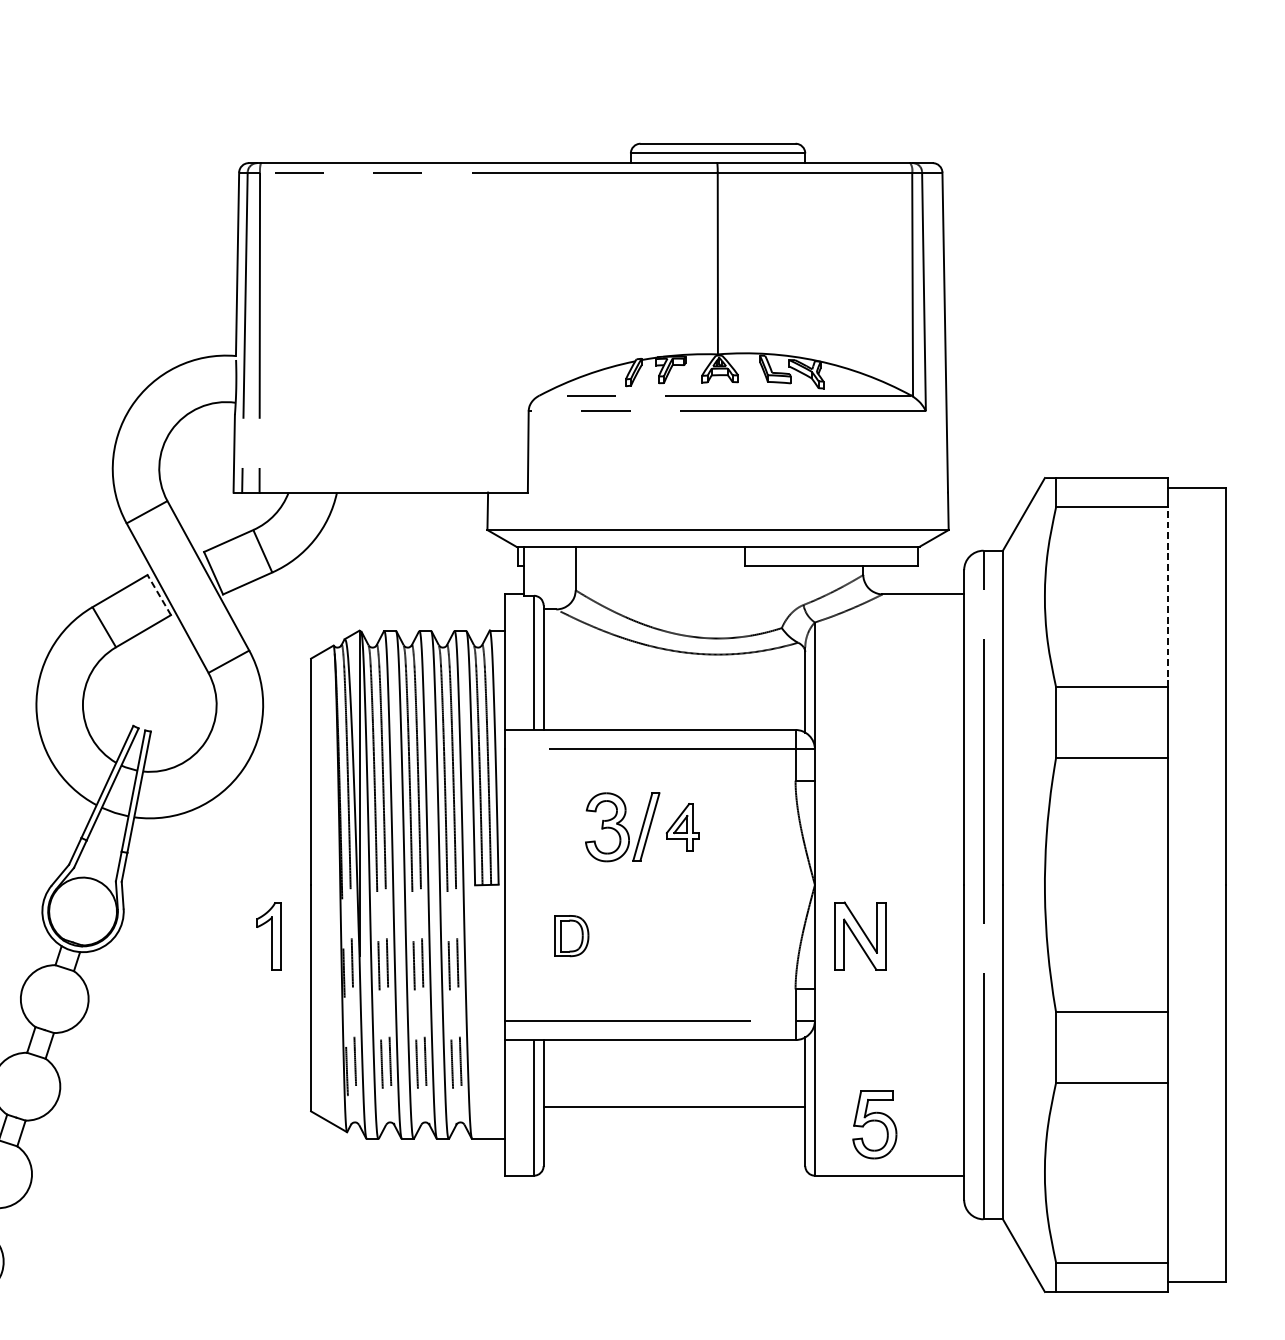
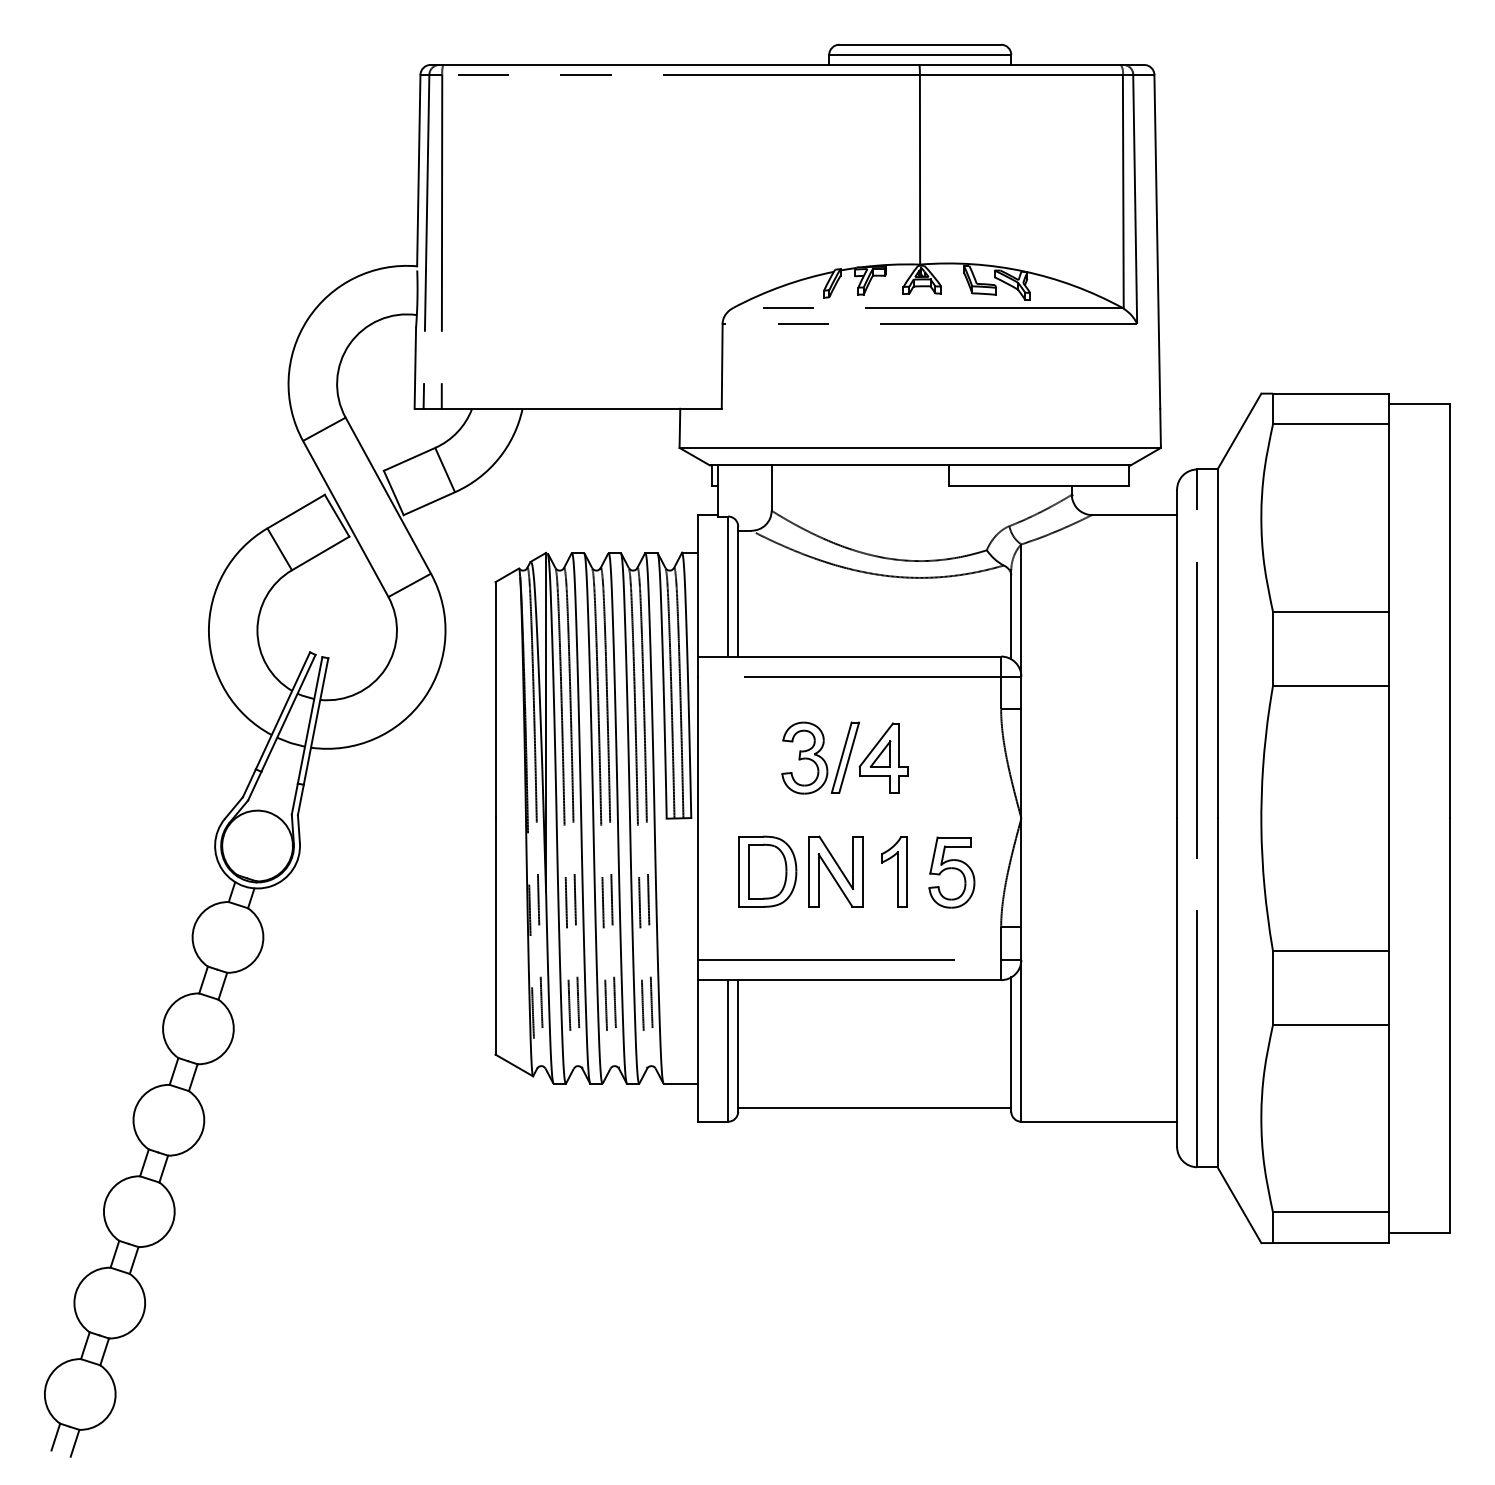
line: (158, 594) -> (336, 515), dashed -> solid
line: (1167, 597) -> (1389, 518), dashed -> solid
part: (682, 826) -> (883, 757), size x1.43
part: (268, 935) -> (894, 871), moved
part: (571, 935) -> (767, 871), size x1.67
part: (860, 935) -> (835, 871), moved
line: (674, 1106) -> (874, 1107), moved
part: (874, 1124) -> (951, 872), moved

